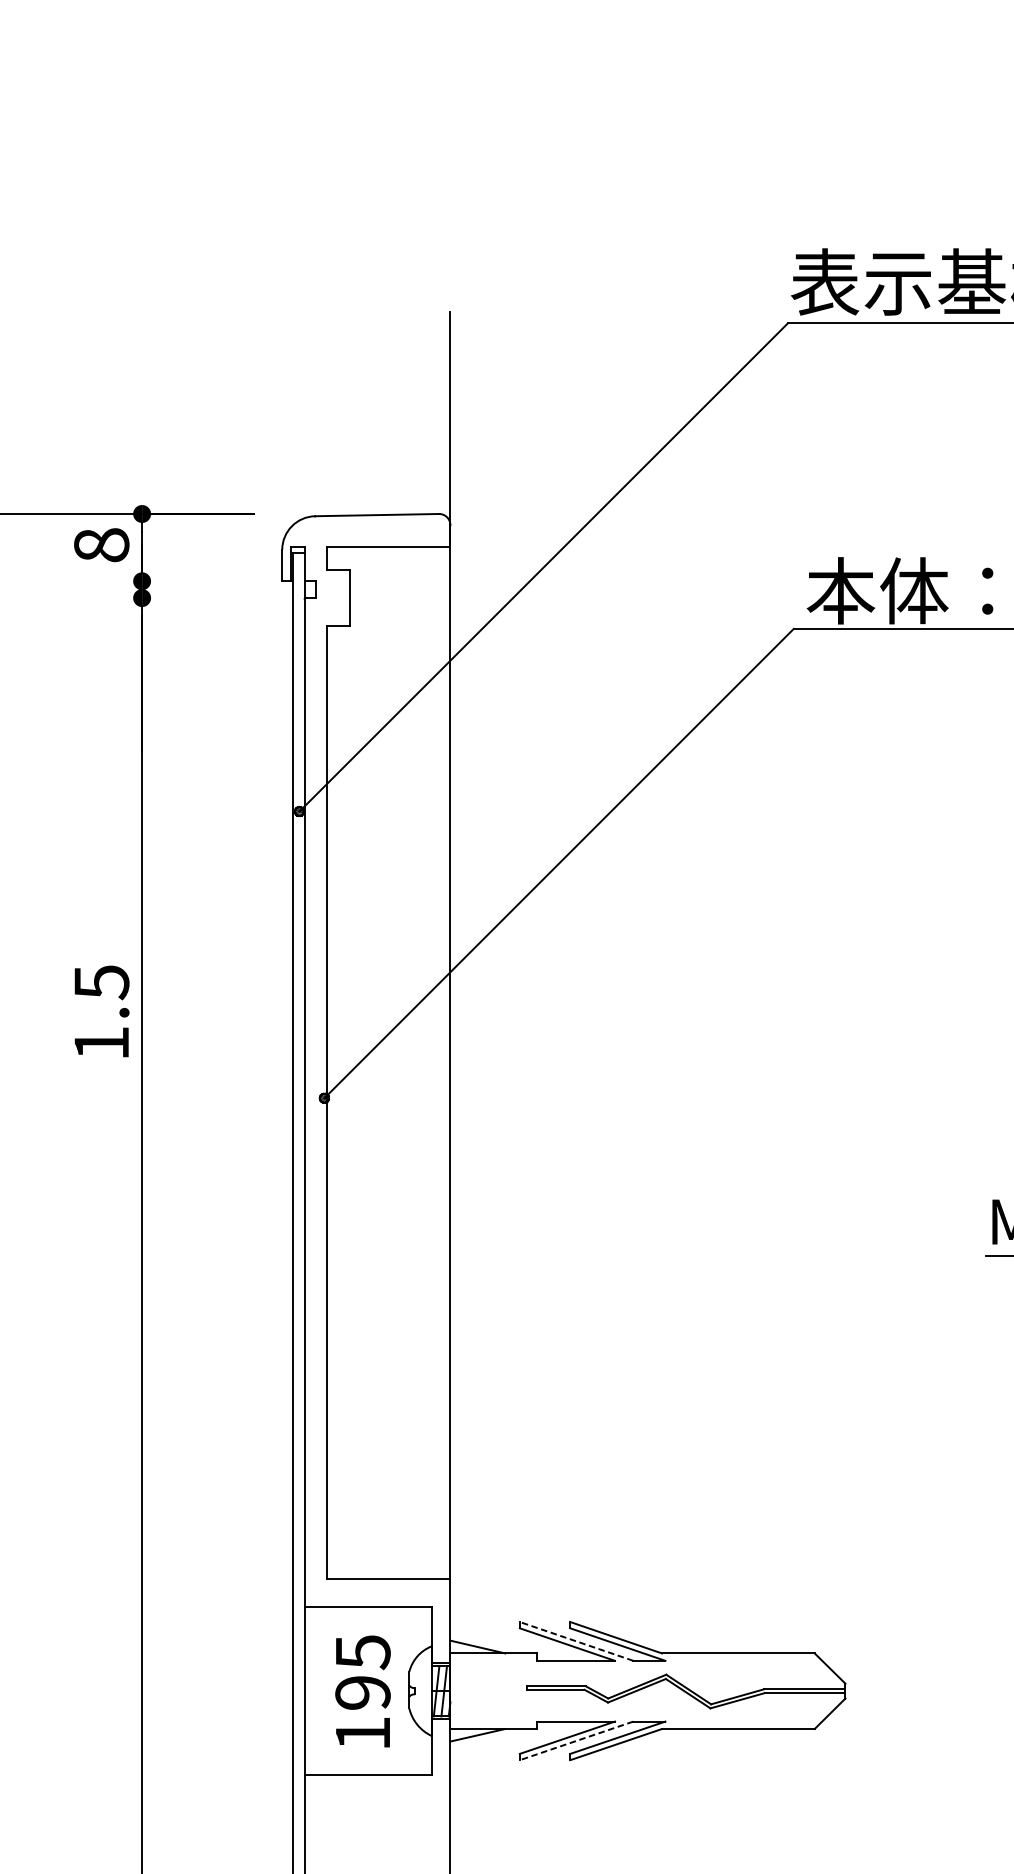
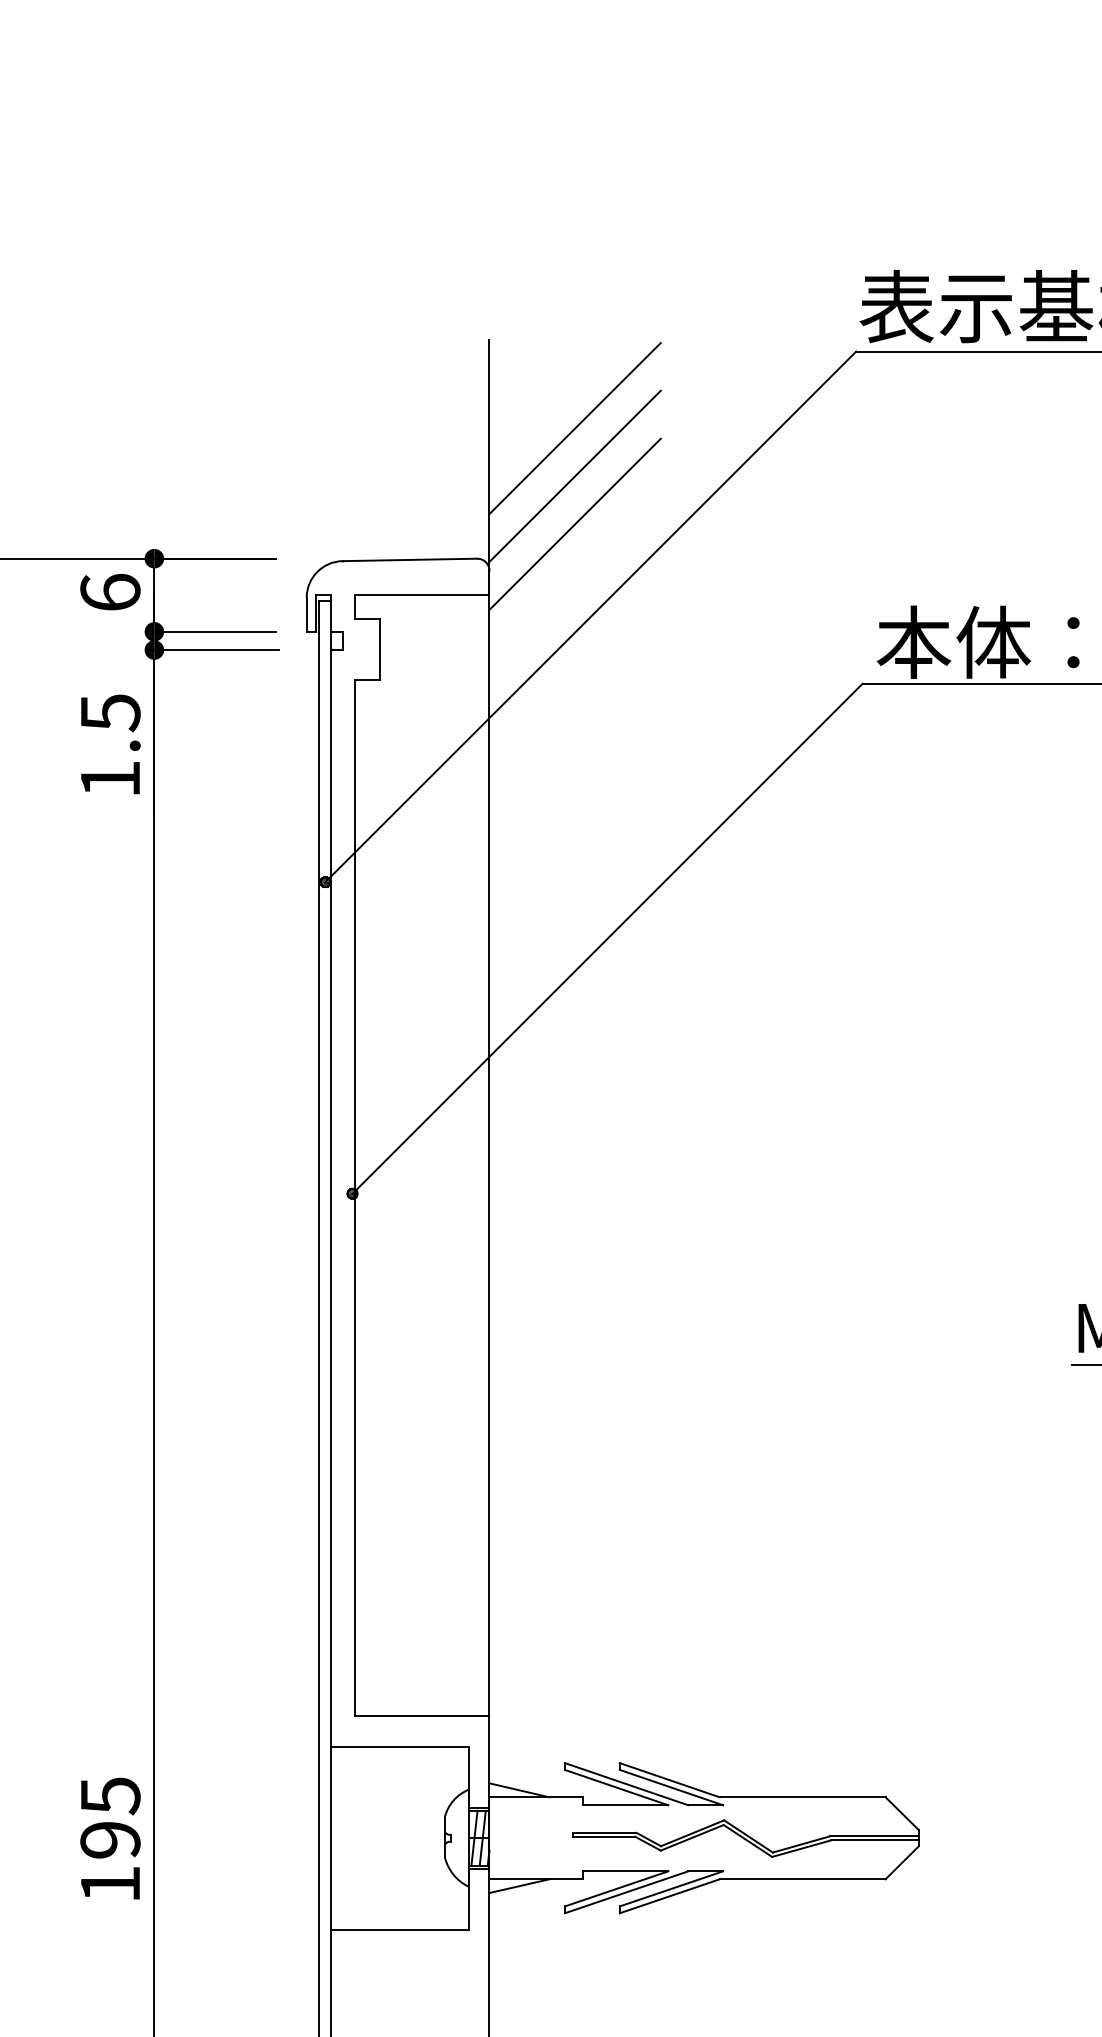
line: (528, 394) -> (574, 428), added
line: (528, 437) -> (574, 475), added
line: (528, 481) -> (574, 523), added
text: (101, 545) -> (110, 592), 8 -> 6
line: (198, 580) -> (215, 631), added
line: (199, 598) -> (216, 650), added
text: (101, 1011) -> (110, 744), moved
line: (576, 1641) -> (626, 1784), dashed -> solid
text: (363, 1691) -> (110, 1838), moved
line: (576, 1741) -> (626, 1892), dashed -> solid

